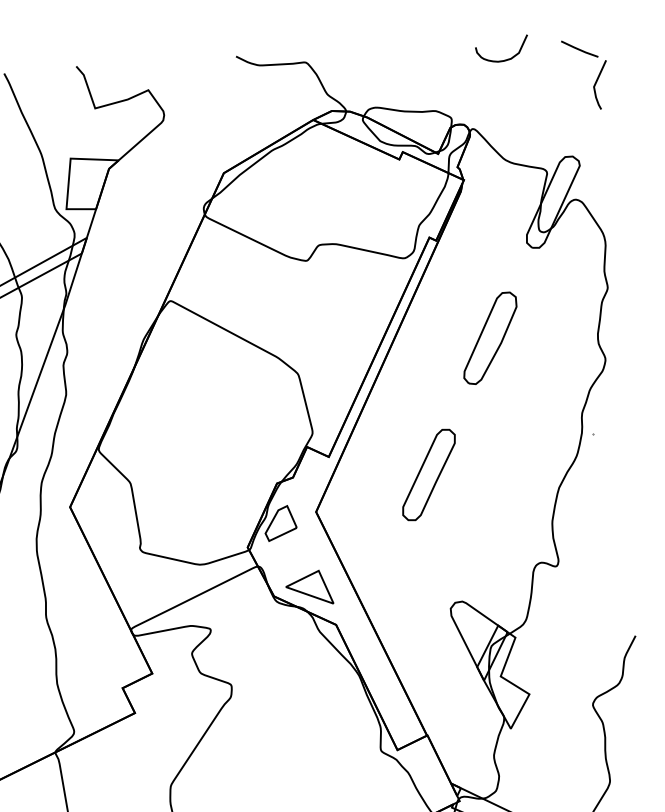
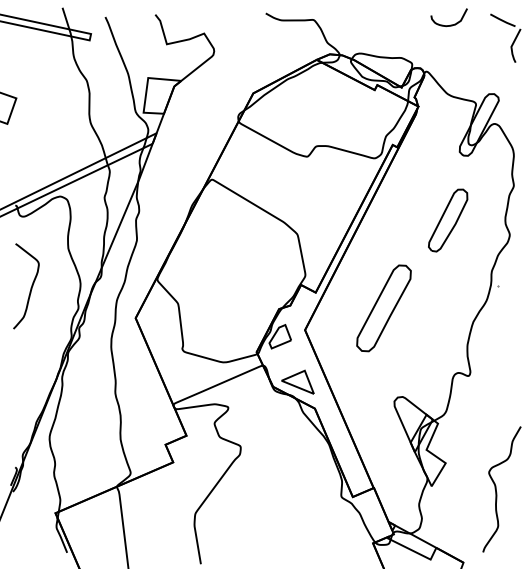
part: (490, 338) -> (448, 220), moved
part: (429, 474) -> (384, 308), size x1.4

